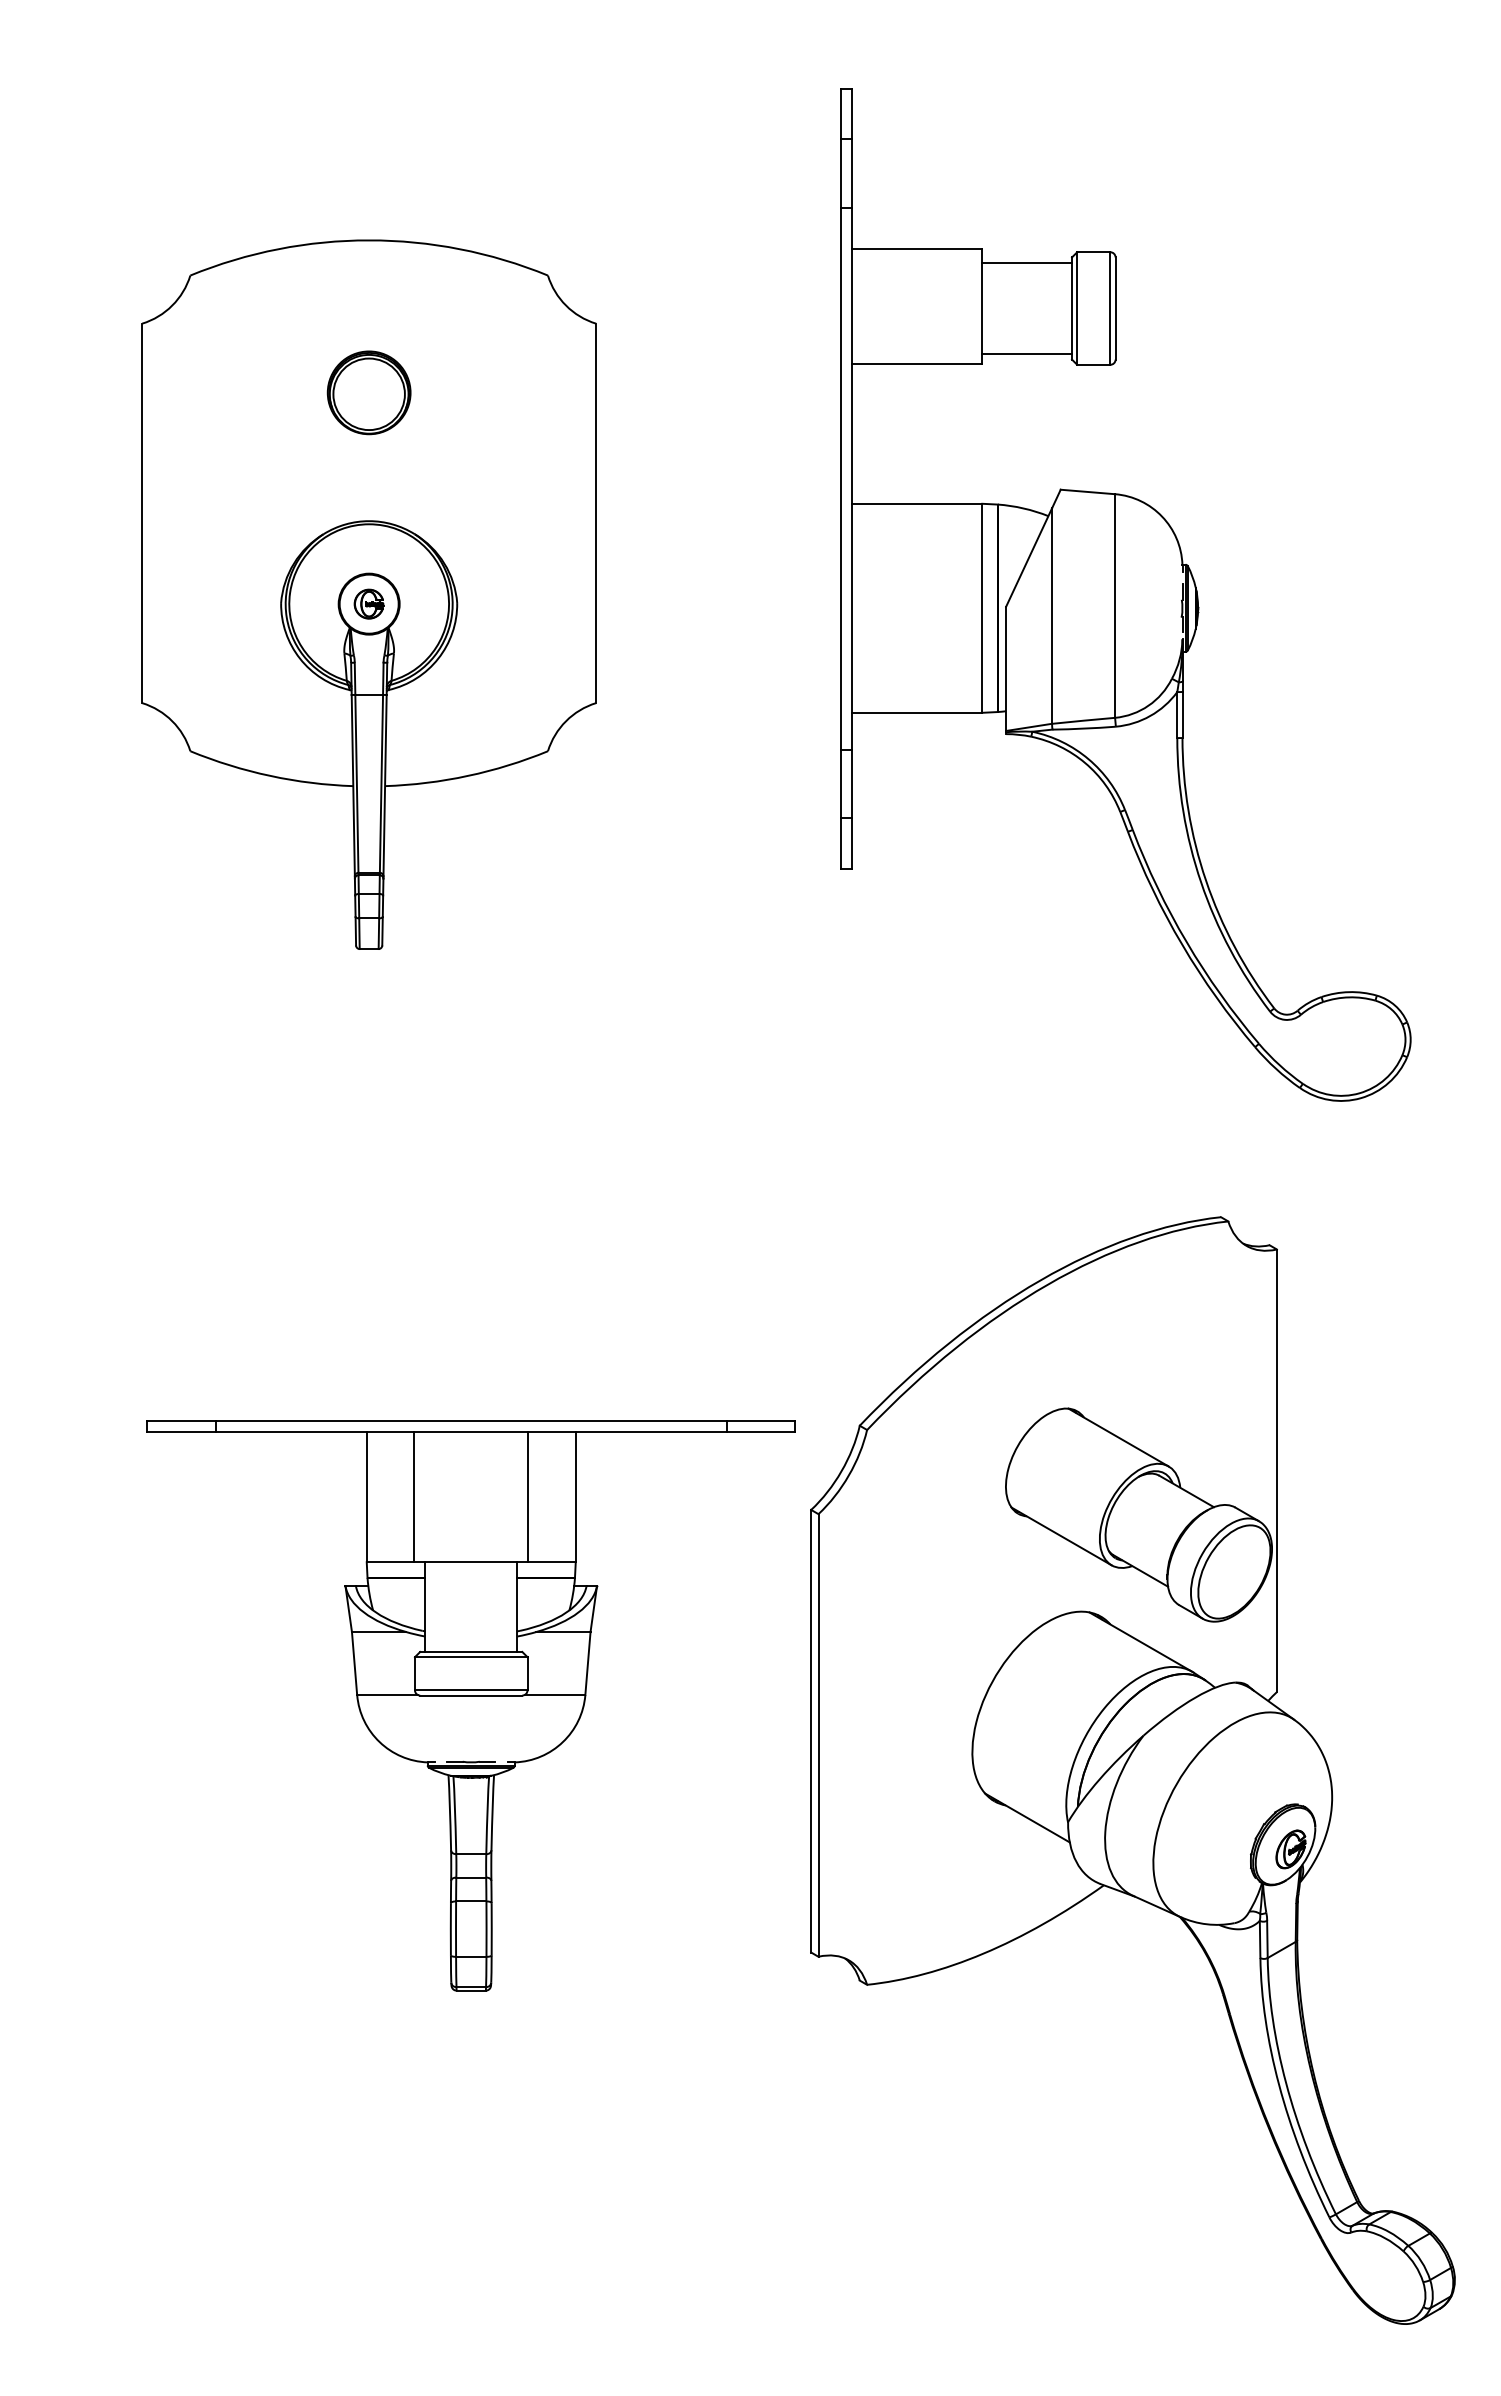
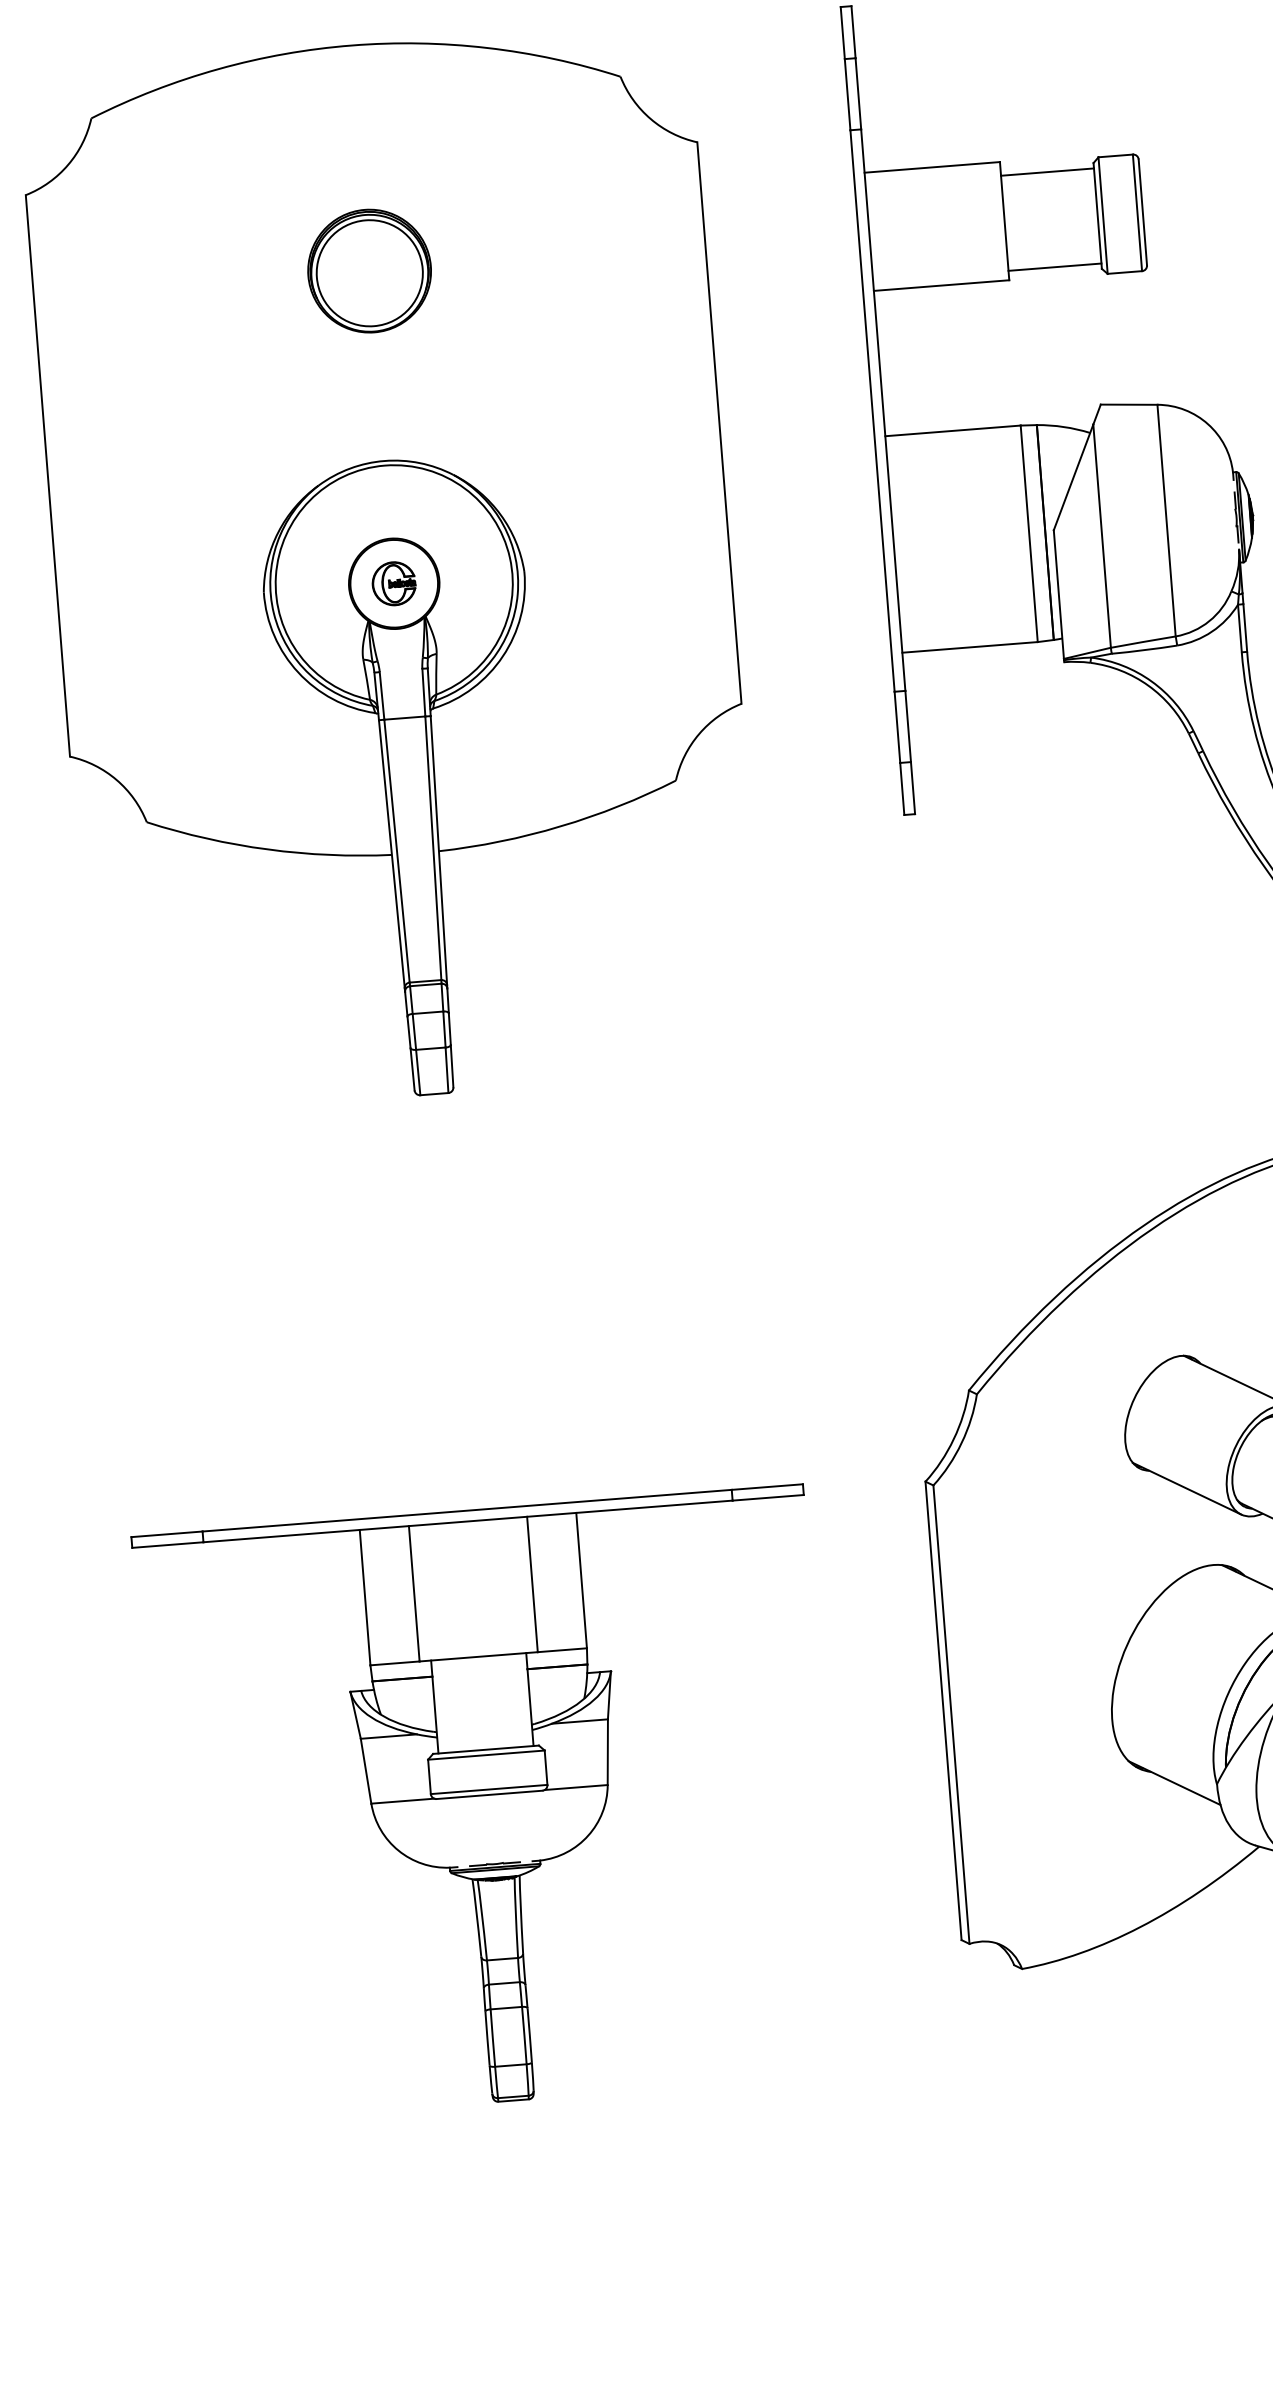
part: (368, 594) -> (392, 569), size x1.43
part: (470, 1705) -> (489, 1805), moved

